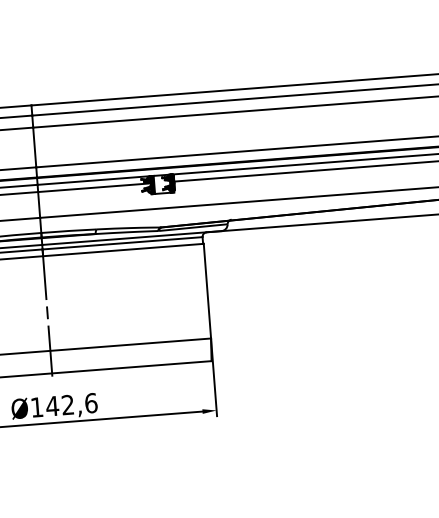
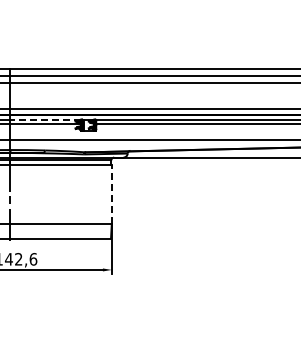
line: (93, 180) -> (45, 119), solid -> dashed
line: (206, 291) -> (111, 194), solid -> dashed

